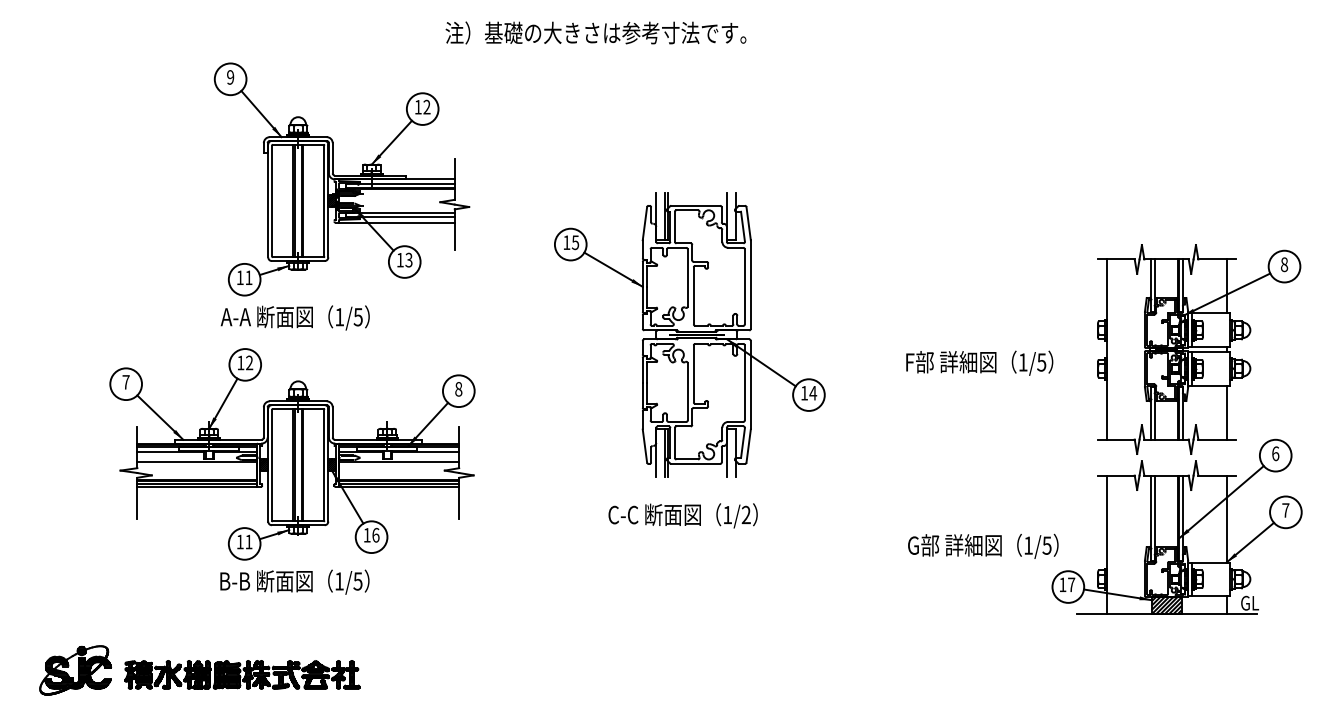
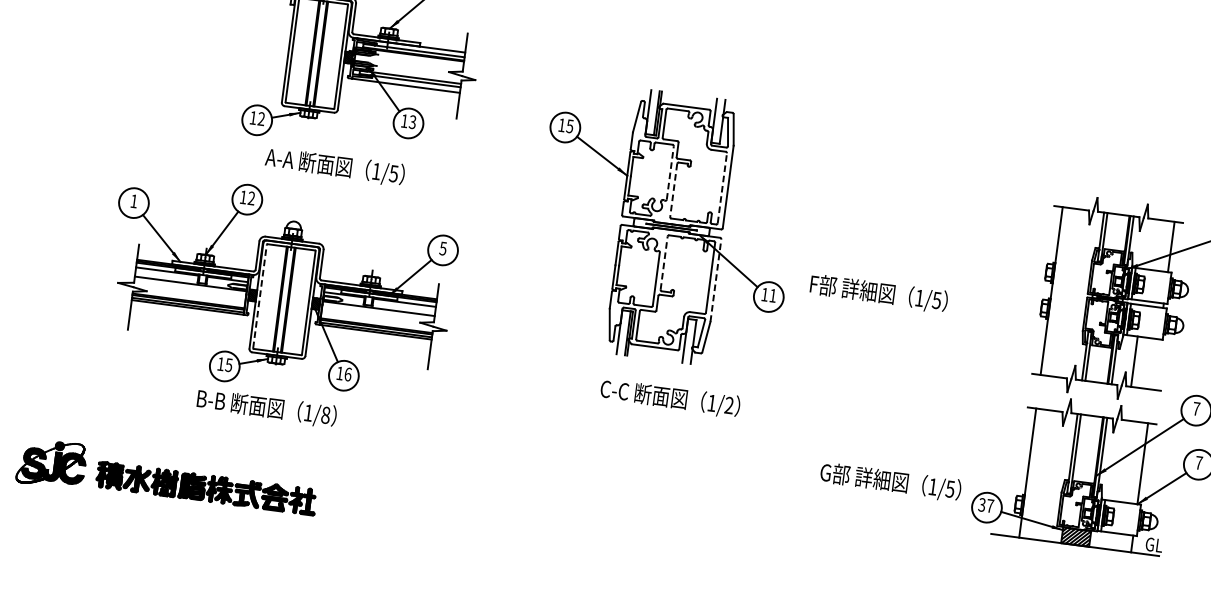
text: (248, 277) -> (261, 118), 11 -> 12
line: (687, 277) -> (670, 172), solid -> dashed
line: (744, 286) -> (722, 187), solid -> dashed
line: (693, 295) -> (673, 190), solid -> dashed
text: (294, 317) -> (334, 166), moved
text: (979, 362) -> (878, 292), moved
line: (693, 373) -> (663, 262), solid -> dashed
text: (125, 382) -> (133, 201), 7 -> 1
line: (750, 384) -> (715, 279), solid -> dashed
text: (458, 389) -> (442, 248), 8 -> 5
text: (813, 393) -> (773, 296), 14 -> 11
line: (1226, 412) -> (1134, 361), moved
text: (1275, 453) -> (1196, 408), 6 -> 7
line: (272, 464) -> (260, 295), solid -> dashed
text: (682, 515) -> (669, 398), moved
text: (248, 541) -> (228, 364), 11 -> 15
text: (983, 545) -> (891, 481), moved
text: (357, 581) -> (325, 415), 1/5 -> 1/8
text: (1062, 584) -> (981, 504), 17 -> 37

